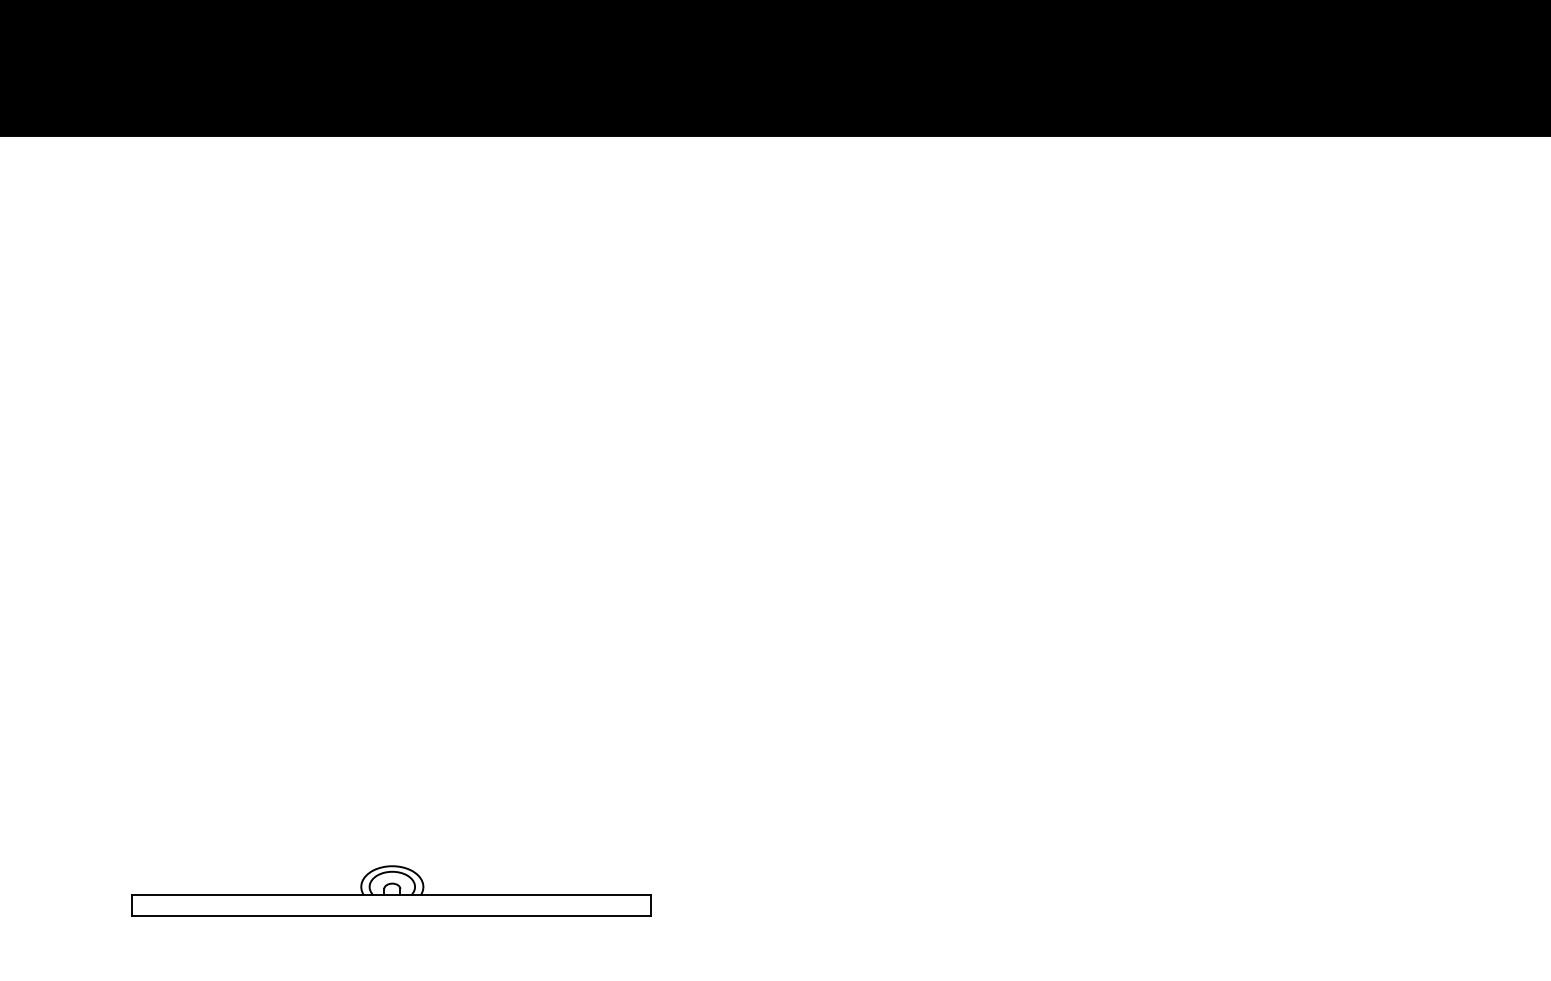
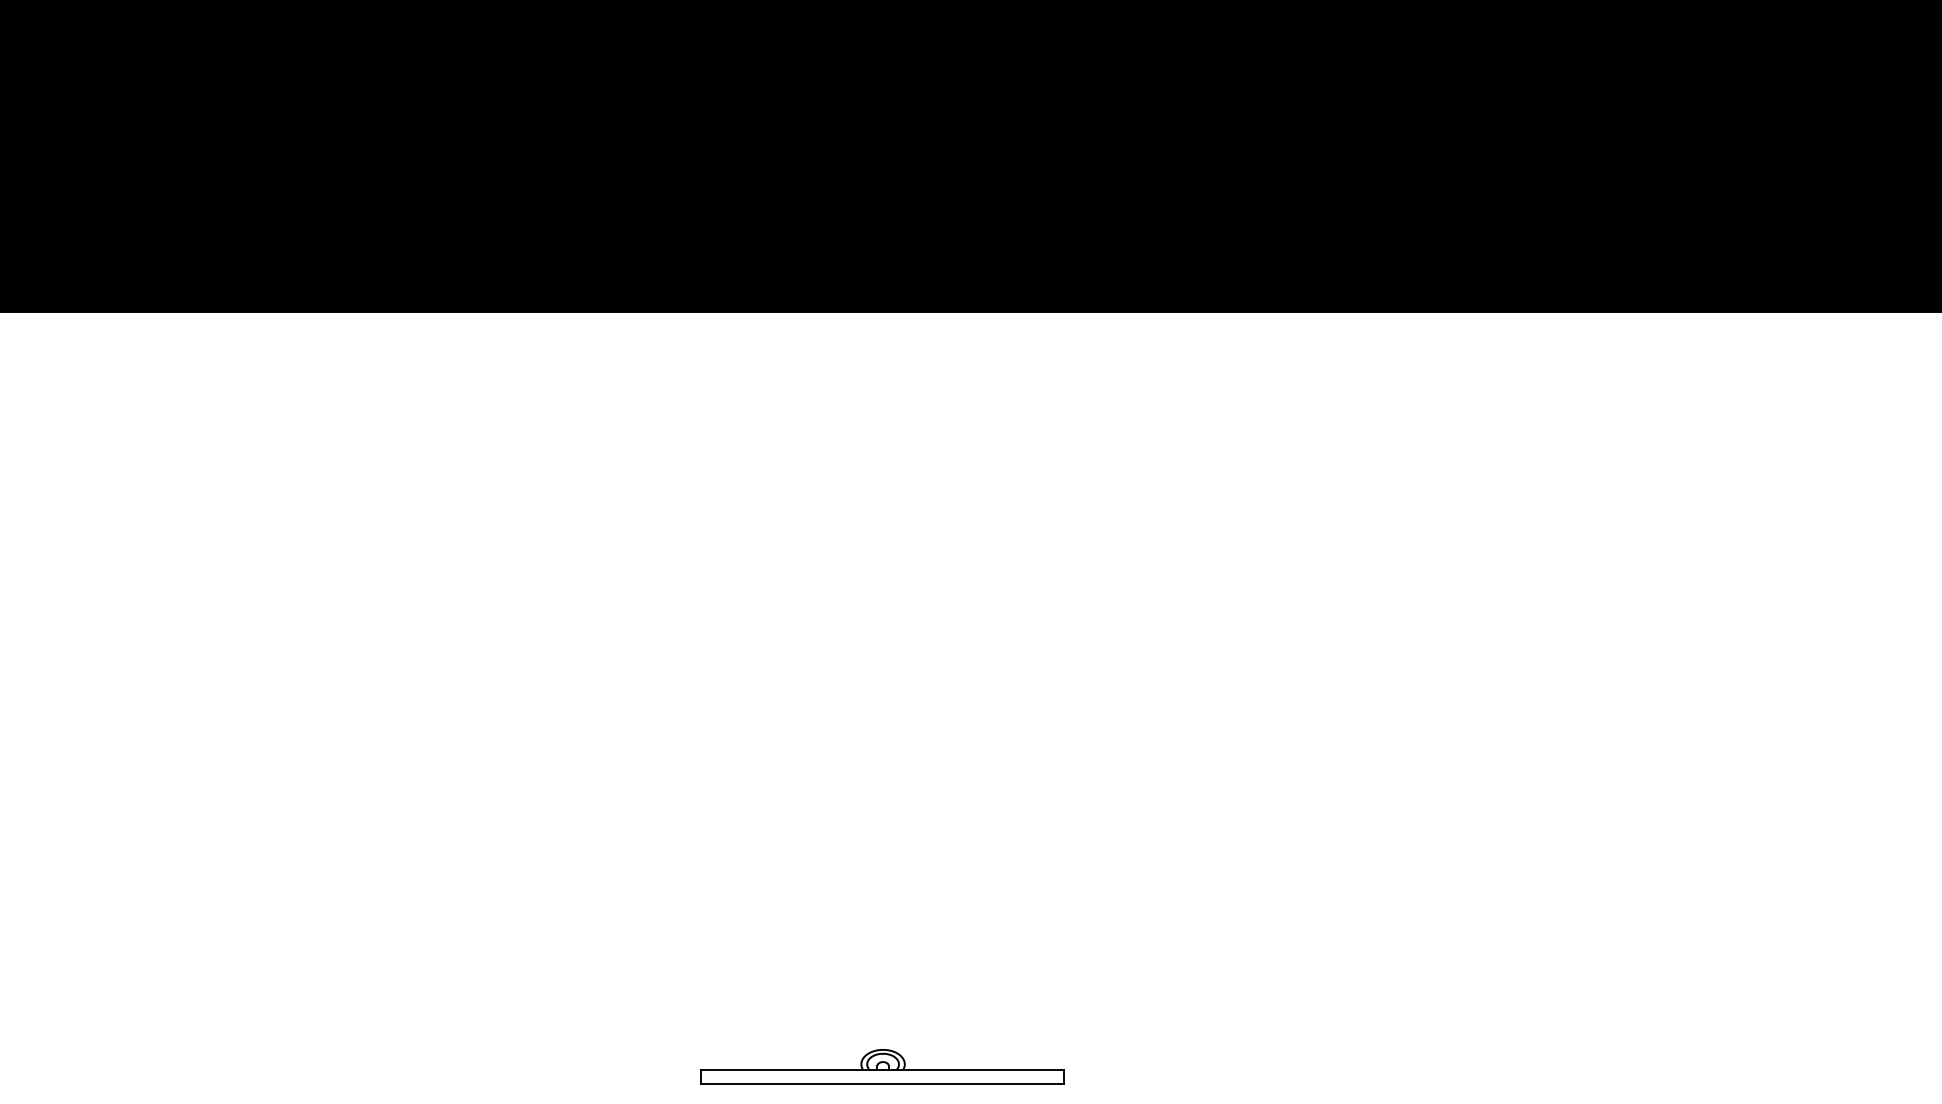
part: (391, 890) -> (882, 1066), size x0.7

